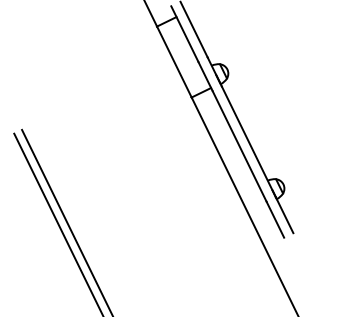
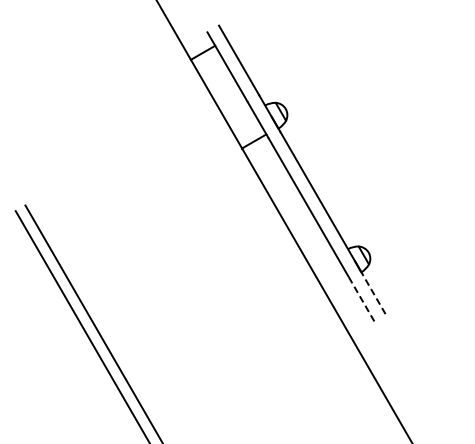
line: (284, 215) -> (372, 292), solid -> dashed
line: (275, 220) -> (361, 299), solid -> dashed

